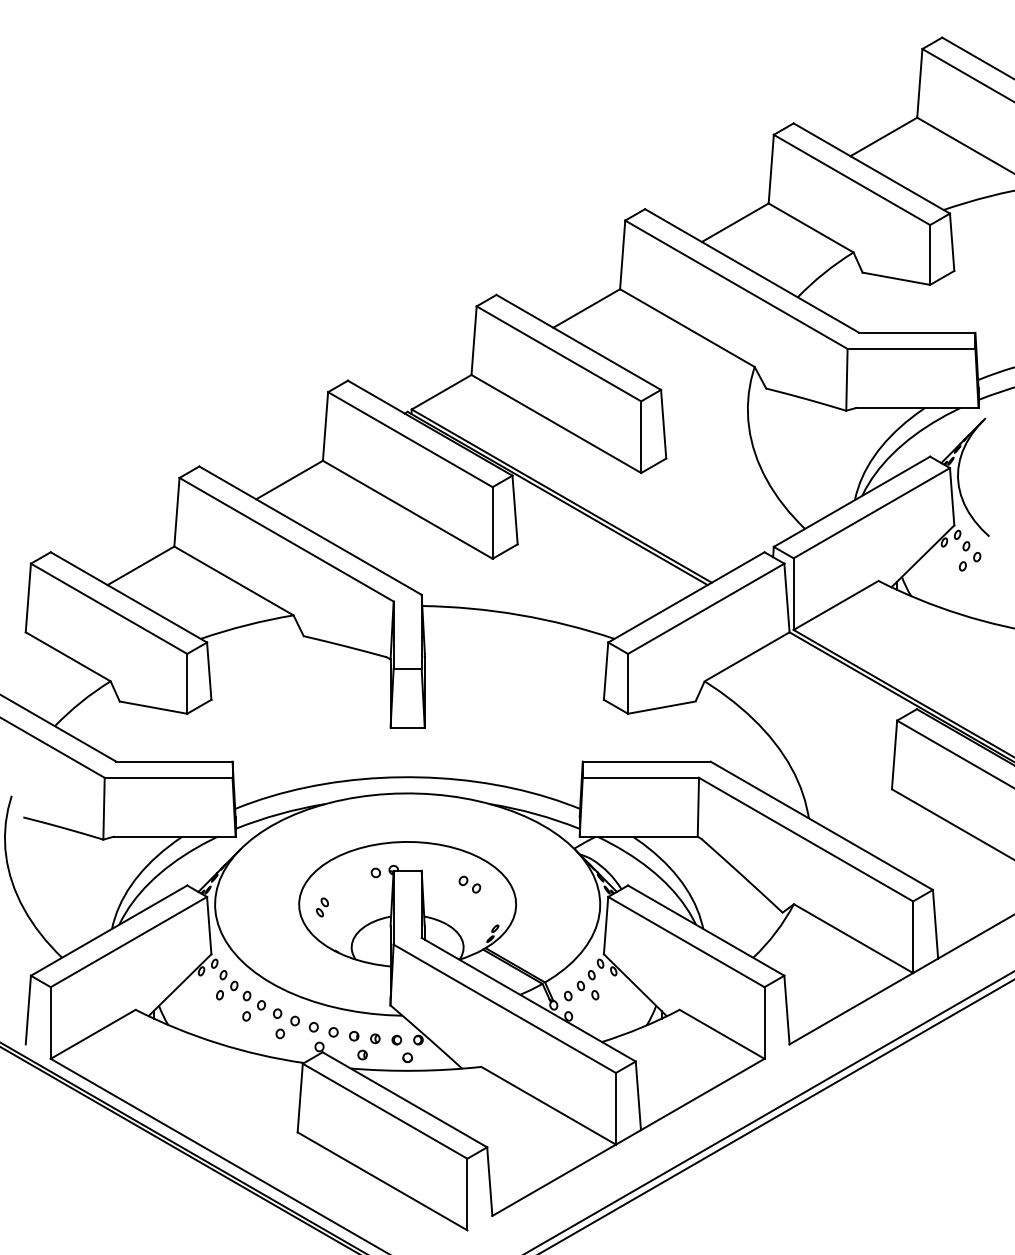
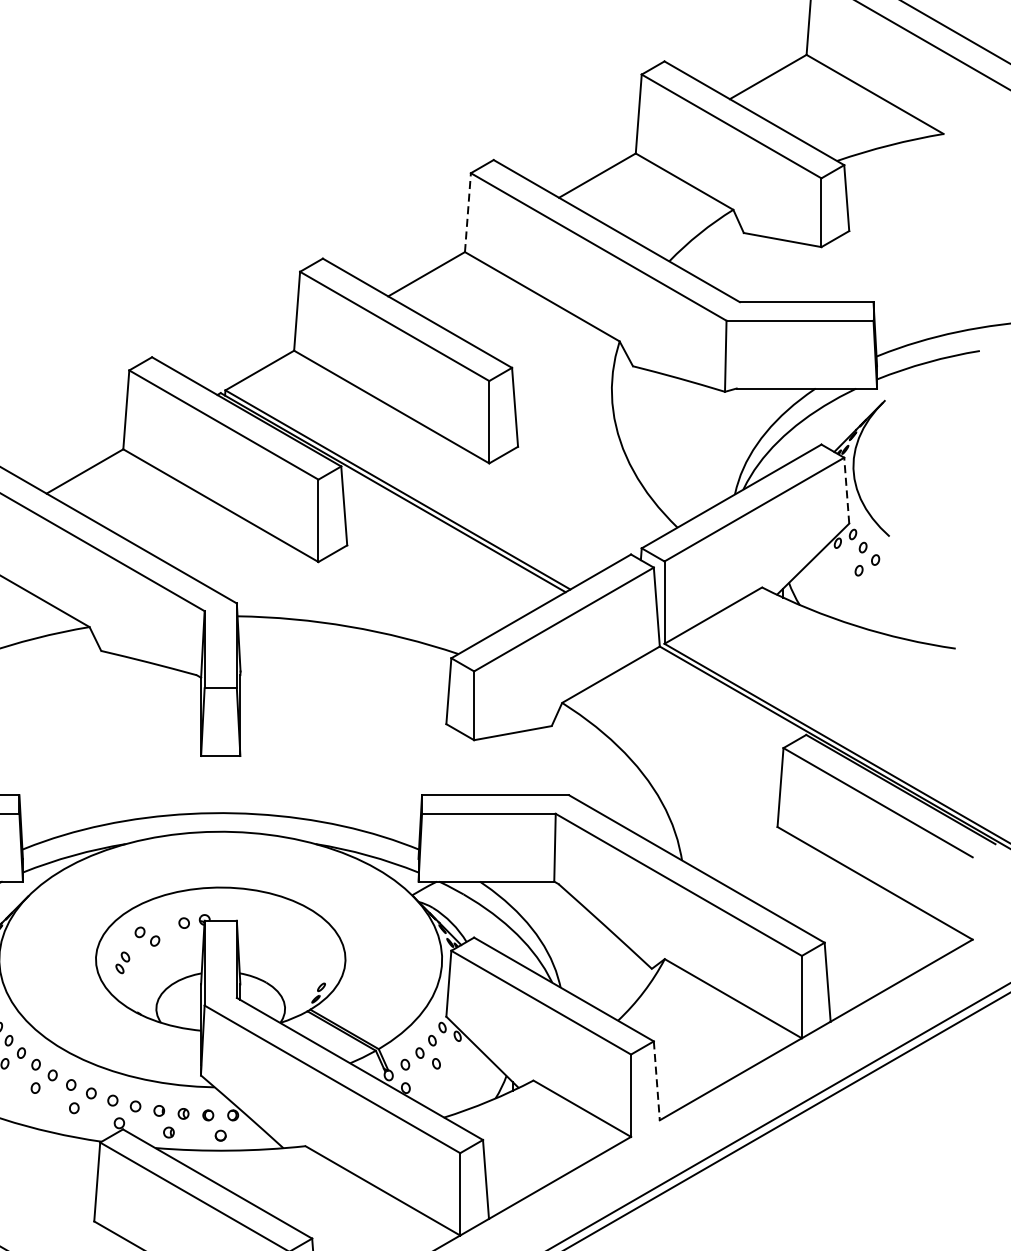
line: (622, 254) -> (467, 212), solid -> dashed
line: (952, 496) -> (847, 490), solid -> dashed
part: (469, 884) -> (146, 936), moved
line: (787, 1010) -> (657, 1081), solid -> dashed

